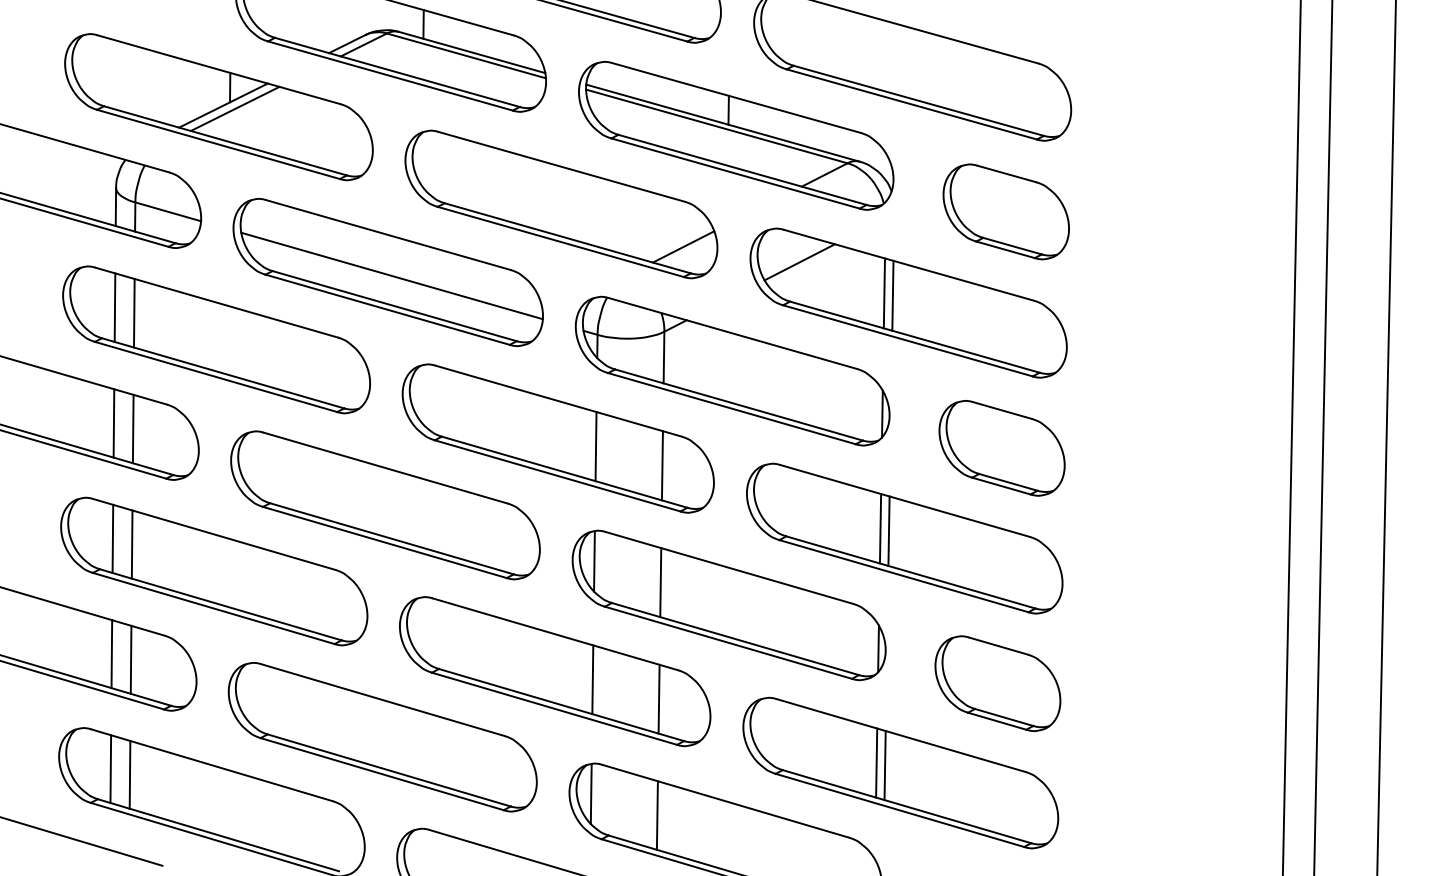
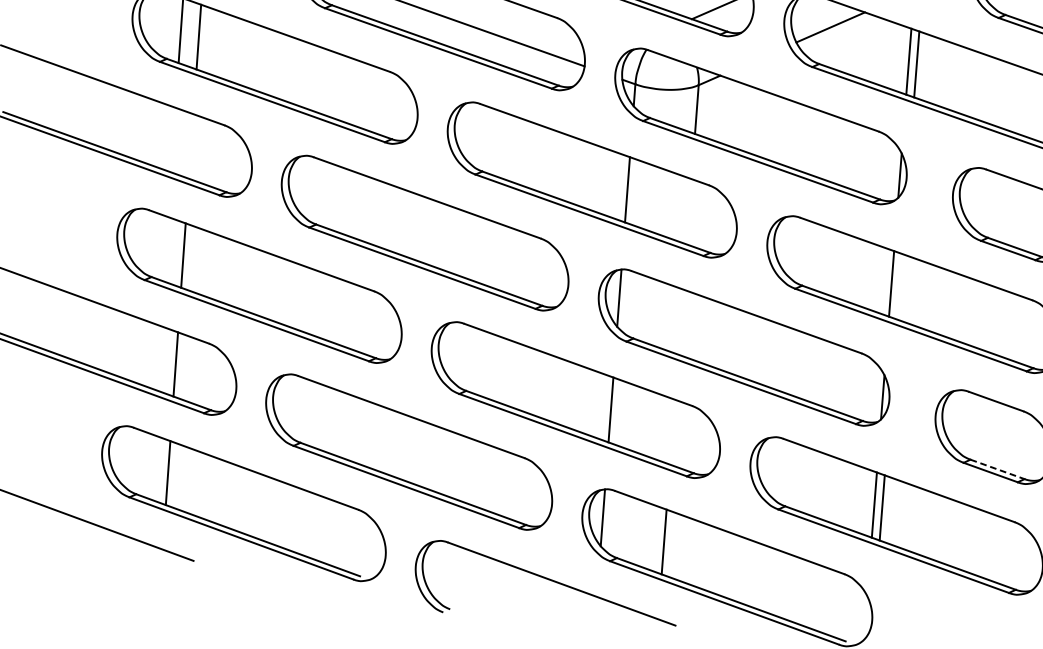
line: (113, 423) -> (172, 140), removed
line: (132, 428) -> (190, 145), removed
line: (661, 465) -> (688, 211), removed
line: (888, 530) -> (899, 286), removed
line: (112, 538) -> (165, 248), removed
line: (660, 582) -> (680, 321), removed
line: (111, 654) -> (157, 358), removed
line: (658, 698) -> (671, 431), removed
line: (1004, 717) -> (997, 469), solid -> dashed
line: (110, 768) -> (150, 465), removed

